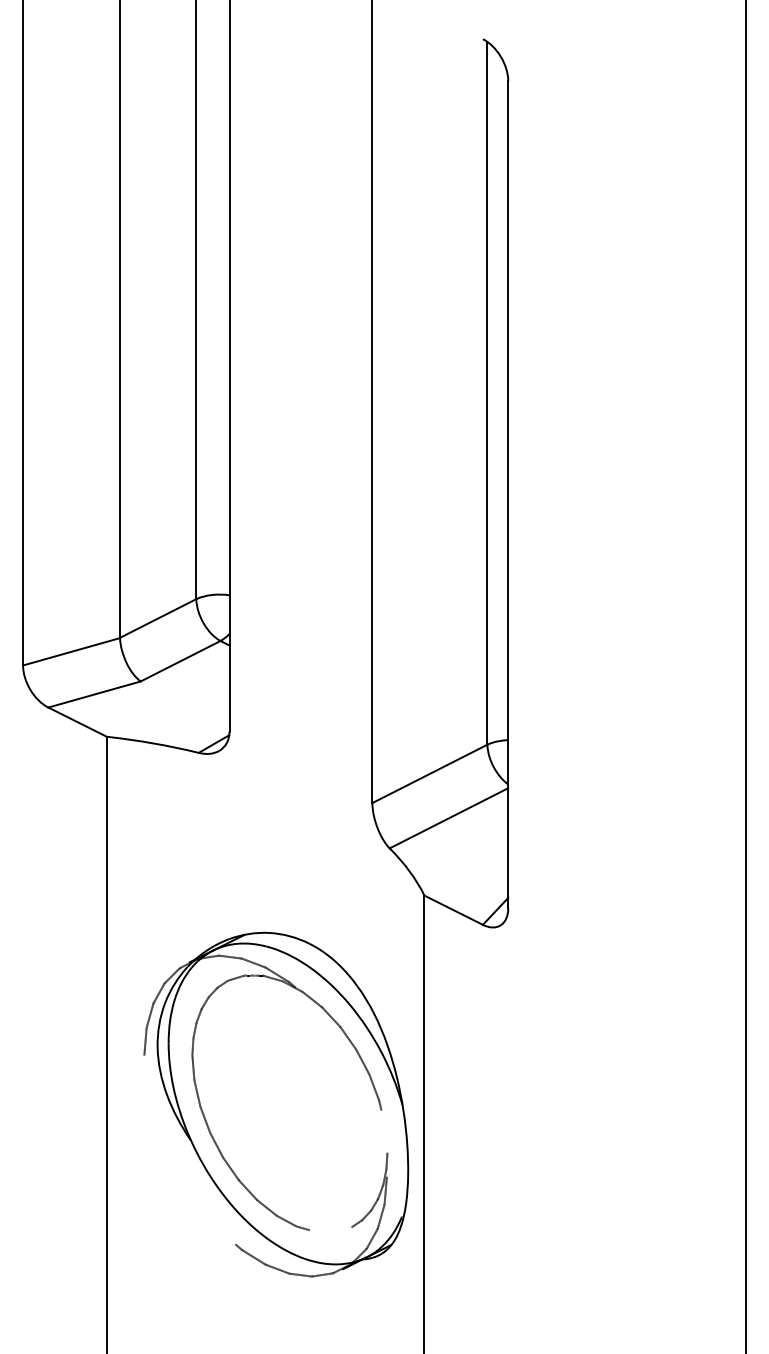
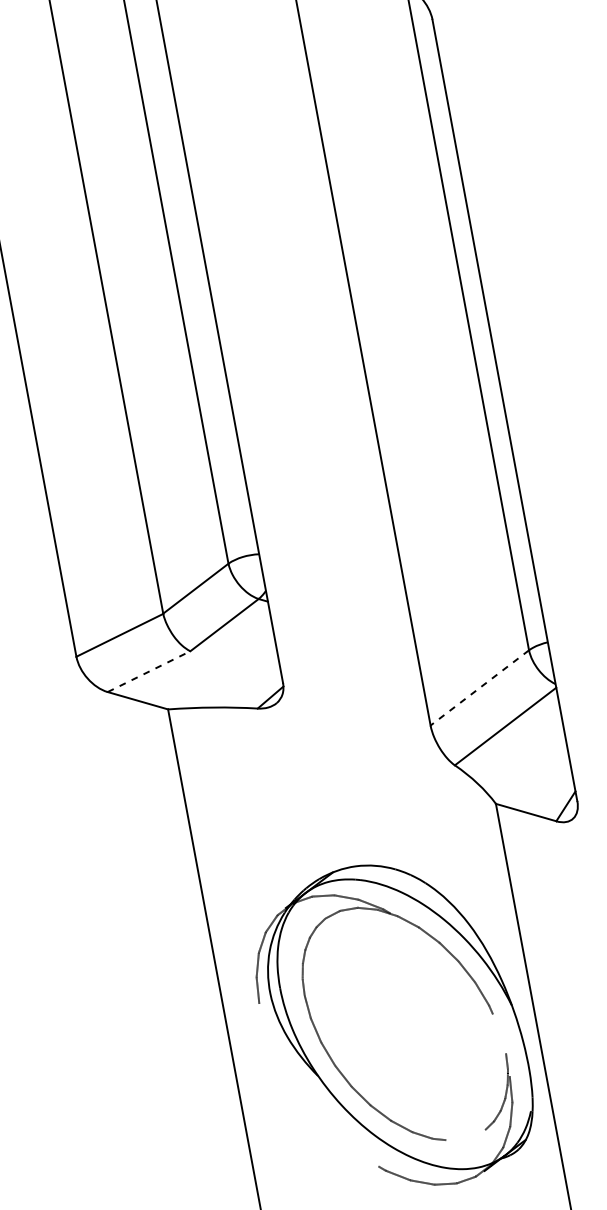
line: (94, 694) -> (149, 671), solid -> dashed
line: (429, 774) -> (479, 688), solid -> dashed

